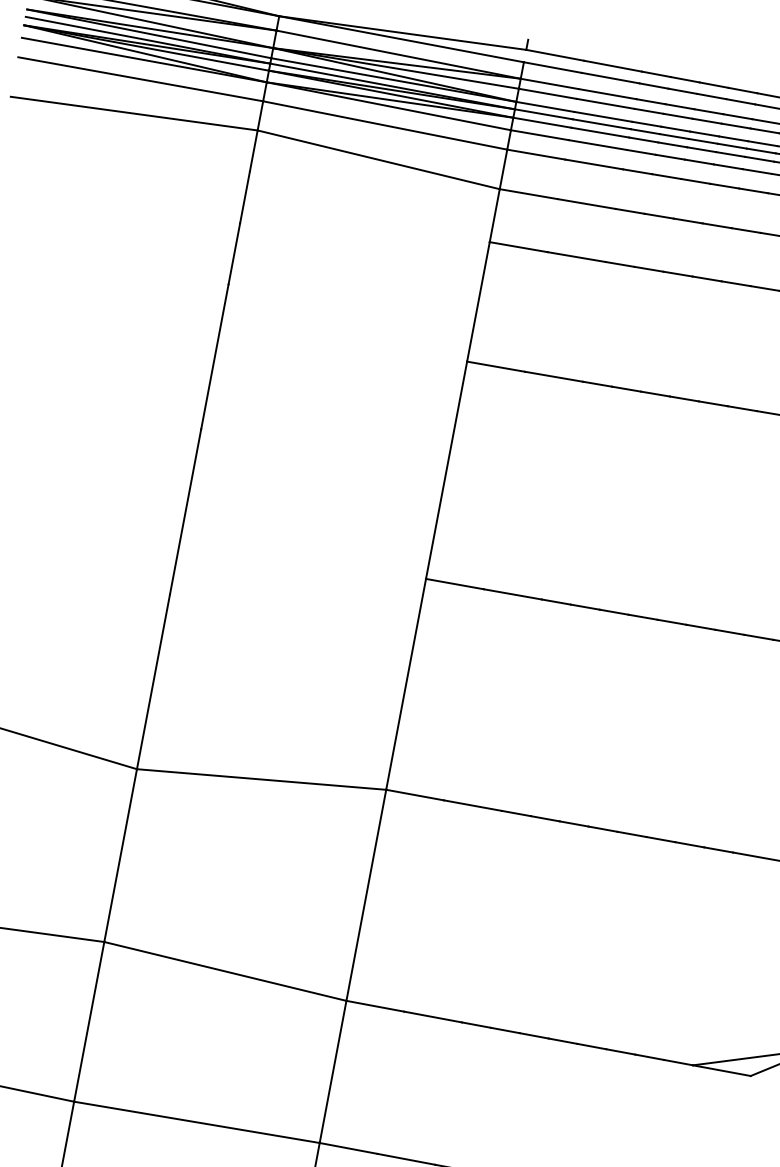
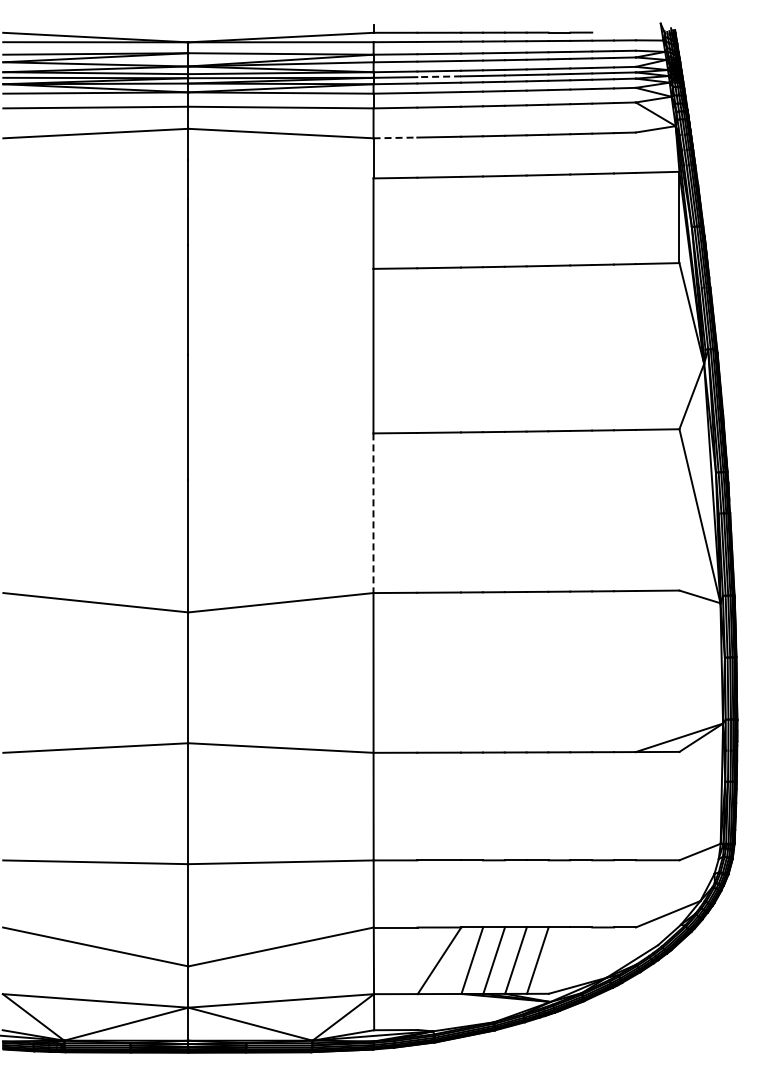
line: (602, 124) -> (439, 76), solid -> dashed
line: (528, 193) -> (395, 137), solid -> dashed
line: (406, 684) -> (373, 513), solid -> dashed

